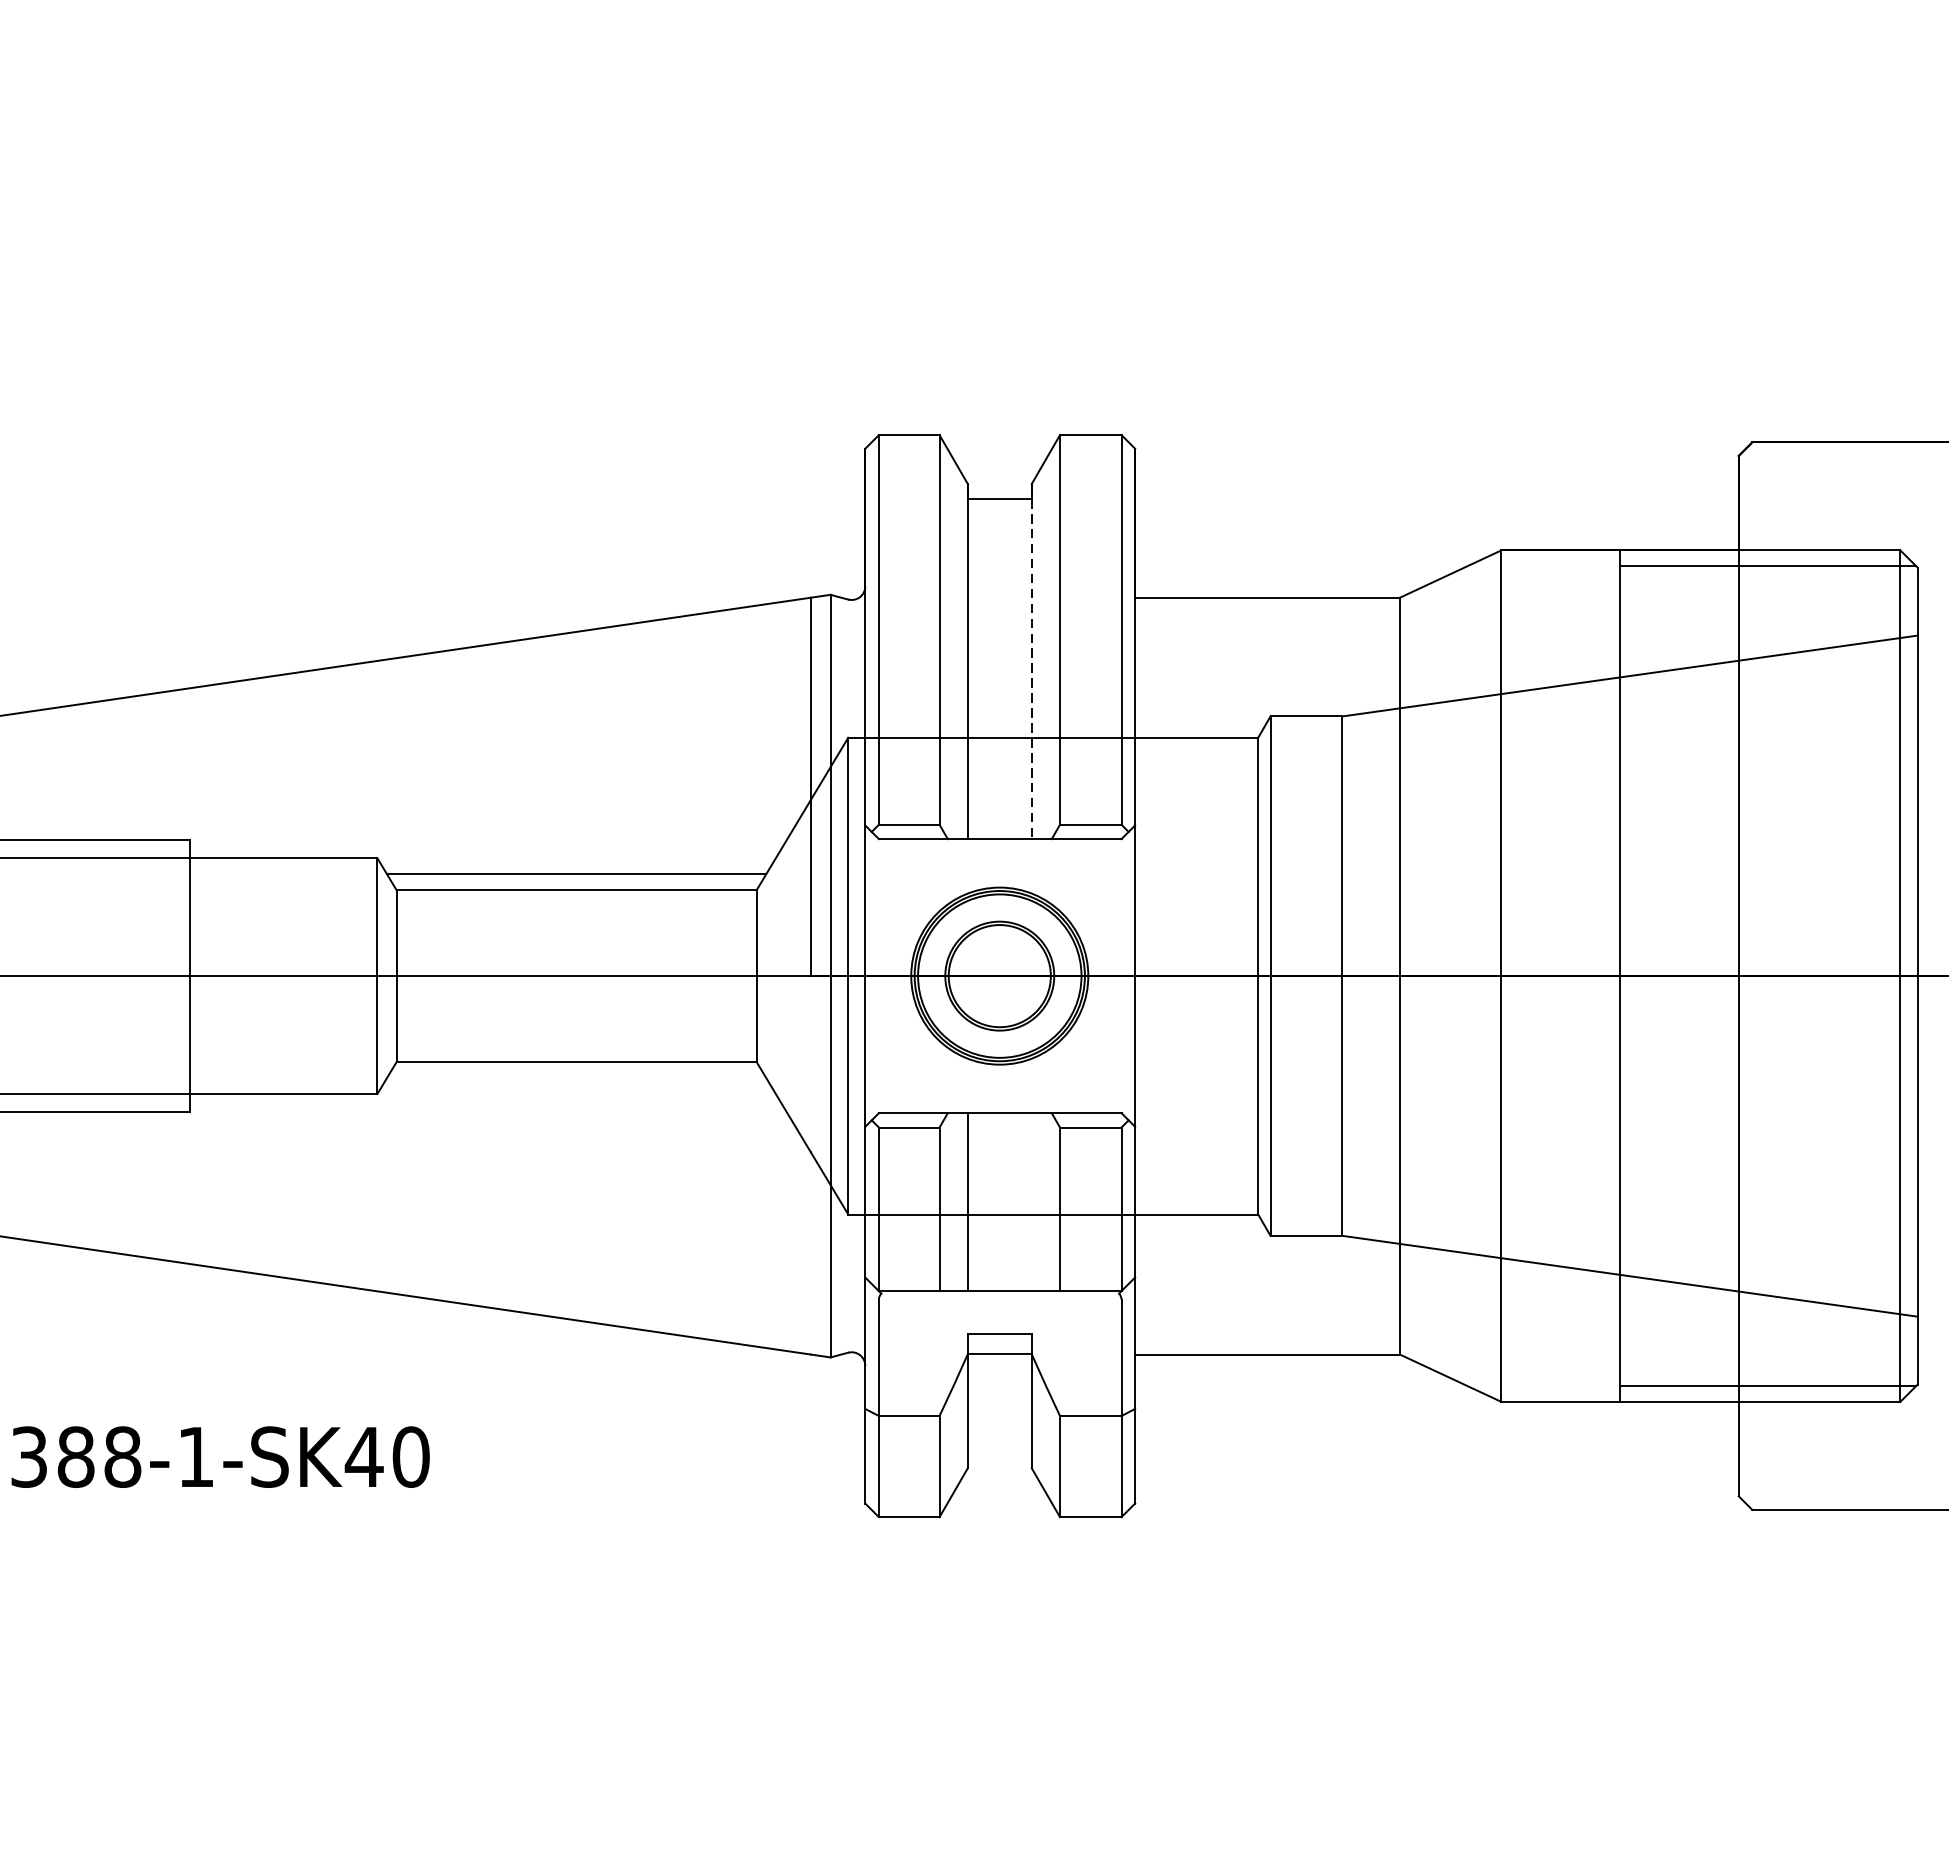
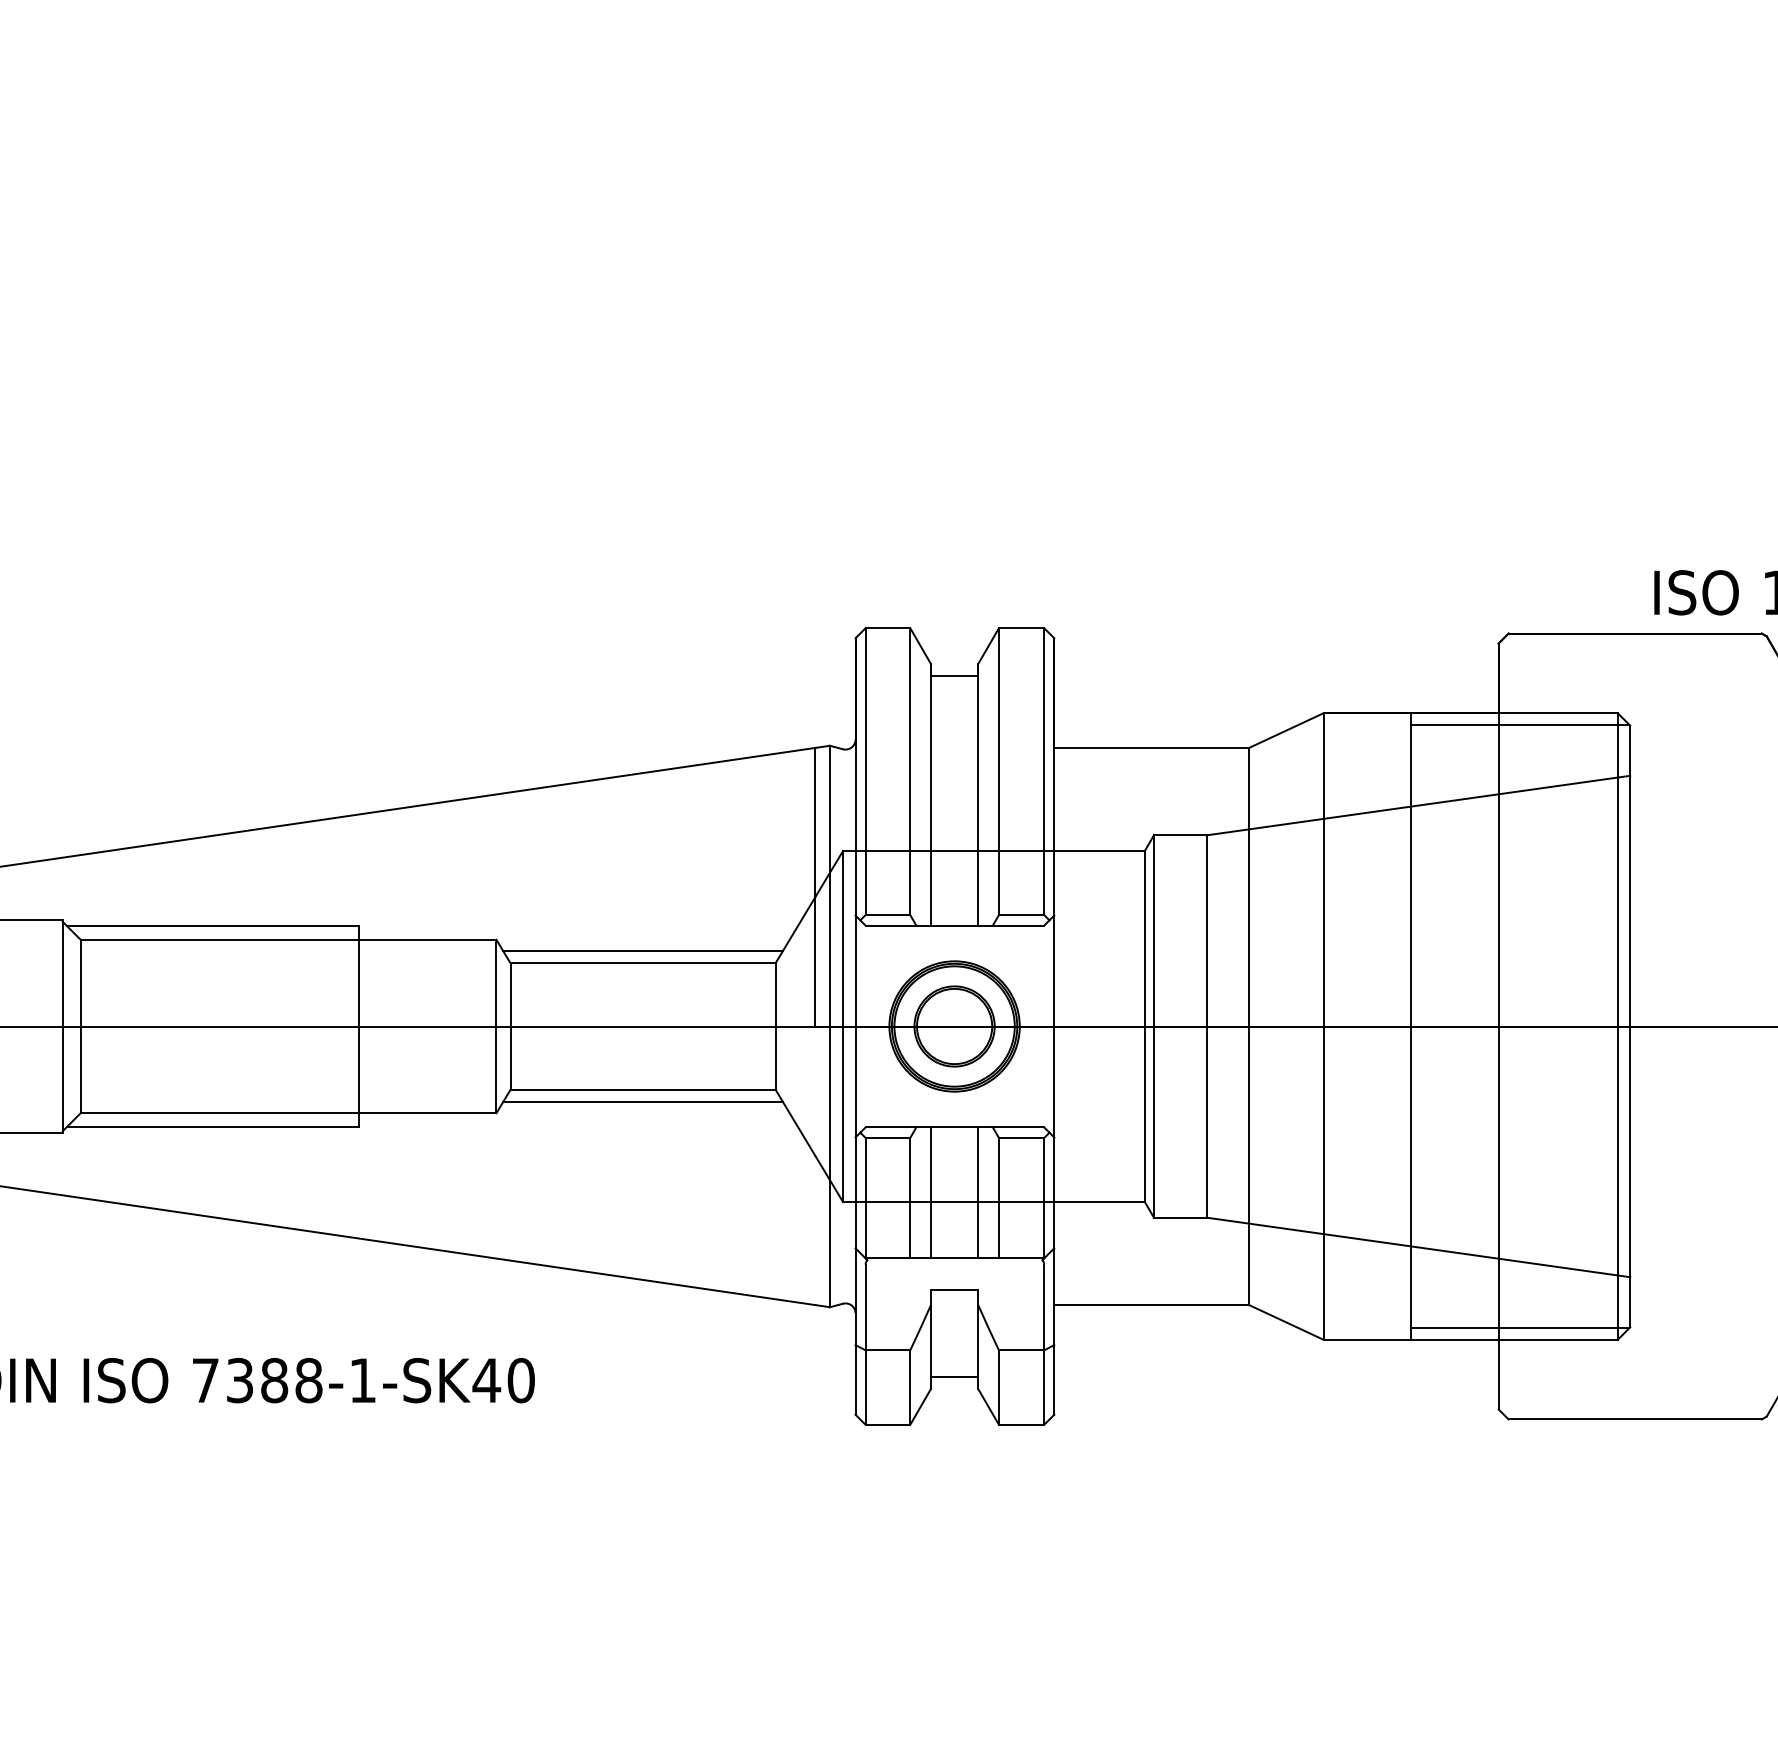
line: (1032, 661) -> (978, 794), dashed -> solid
line: (575, 1078) -> (642, 1101), added
line: (1032, 1201) -> (978, 1192), added
line: (999, 1353) -> (954, 1377), moved

